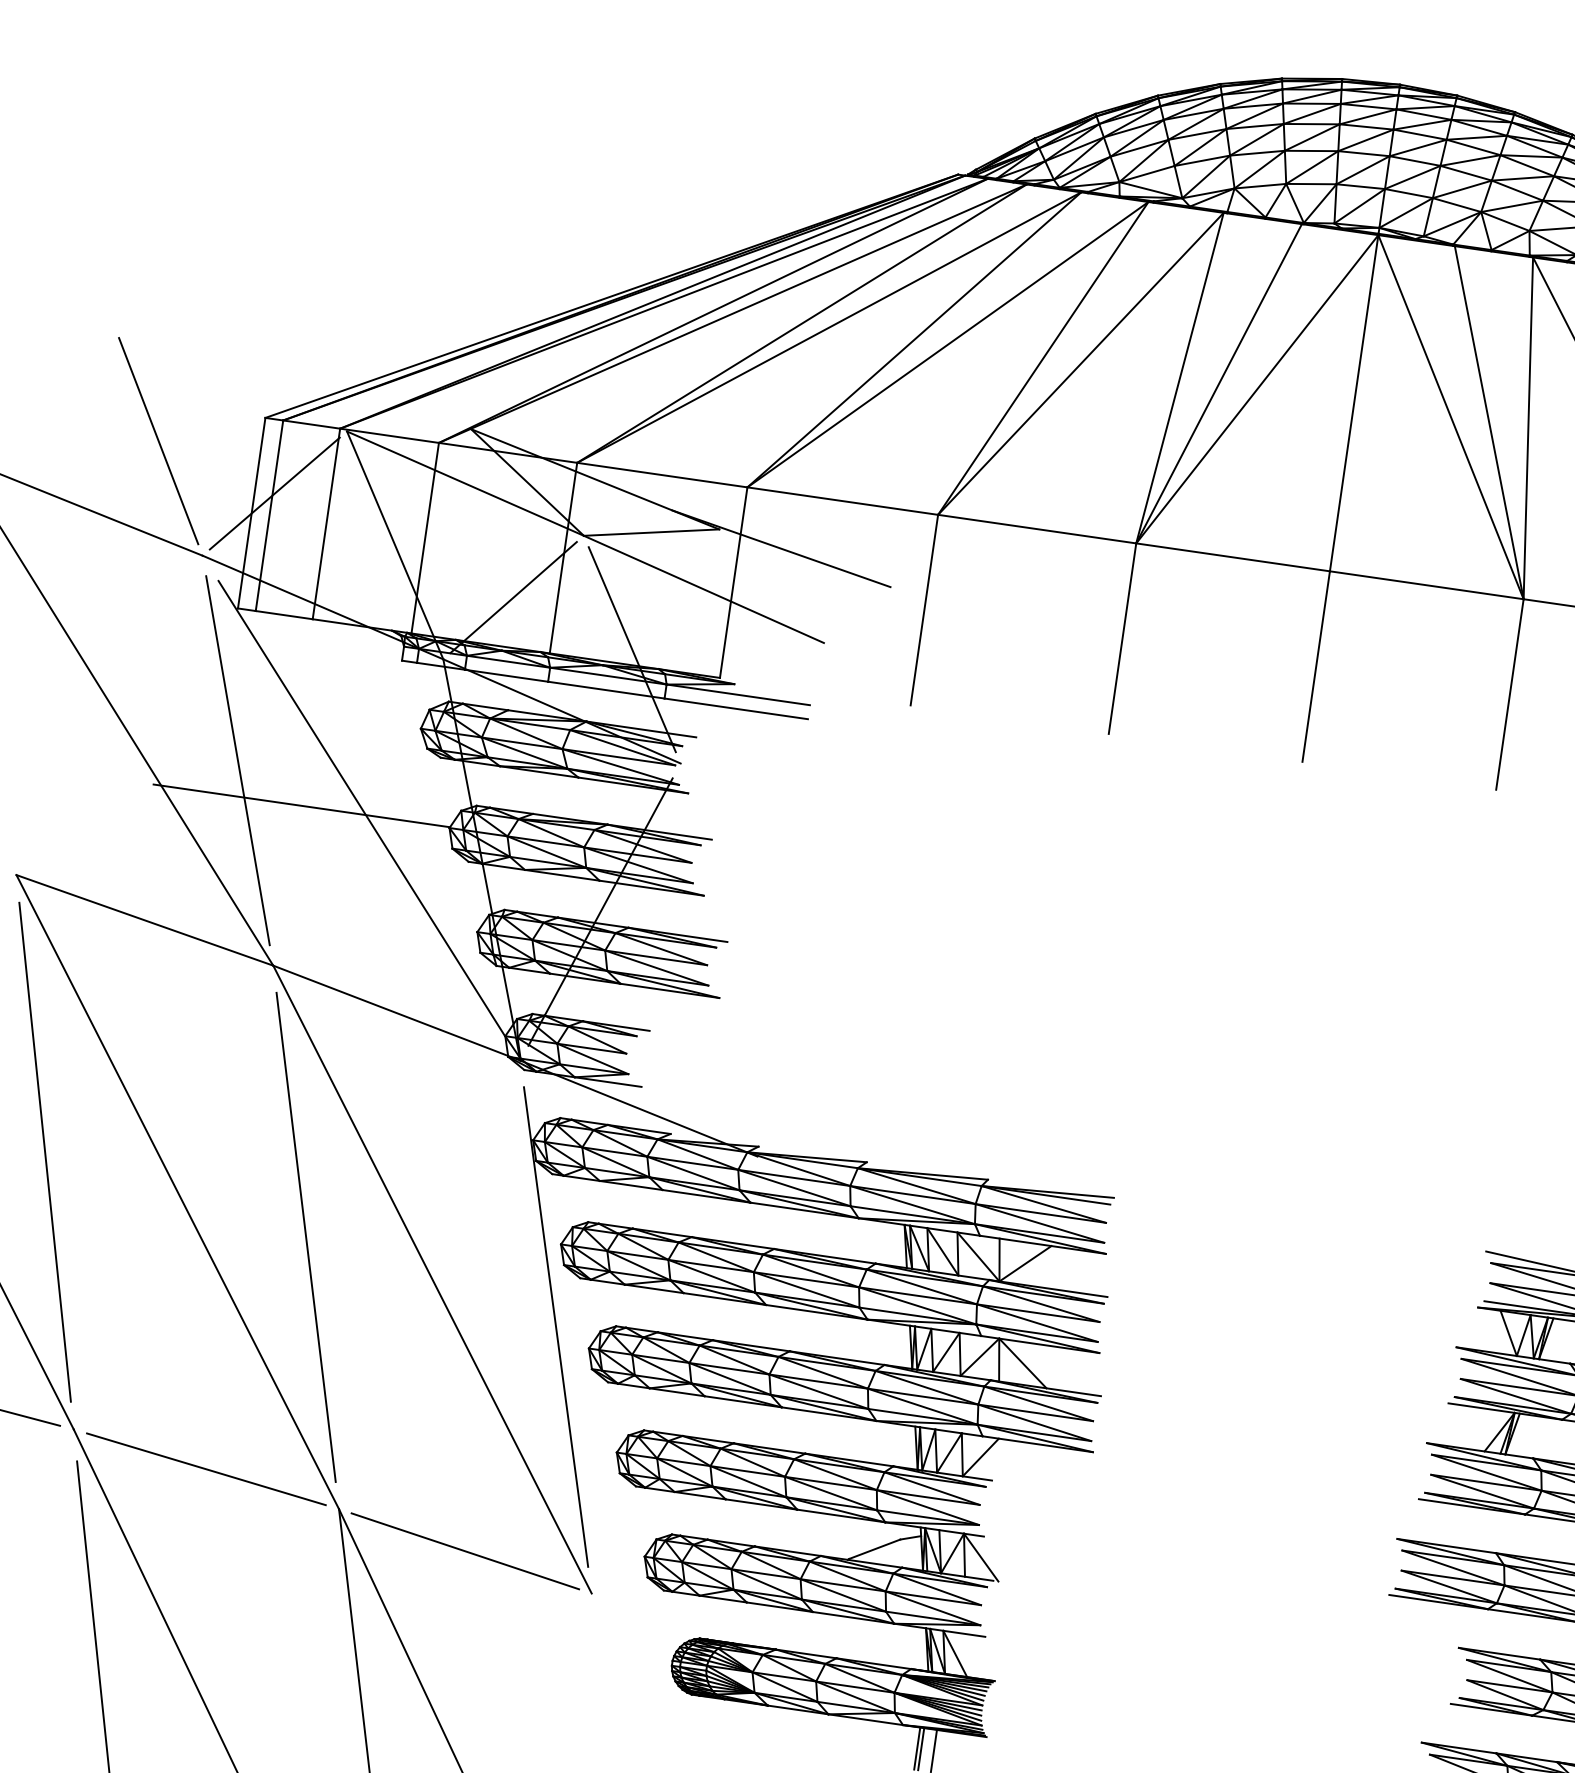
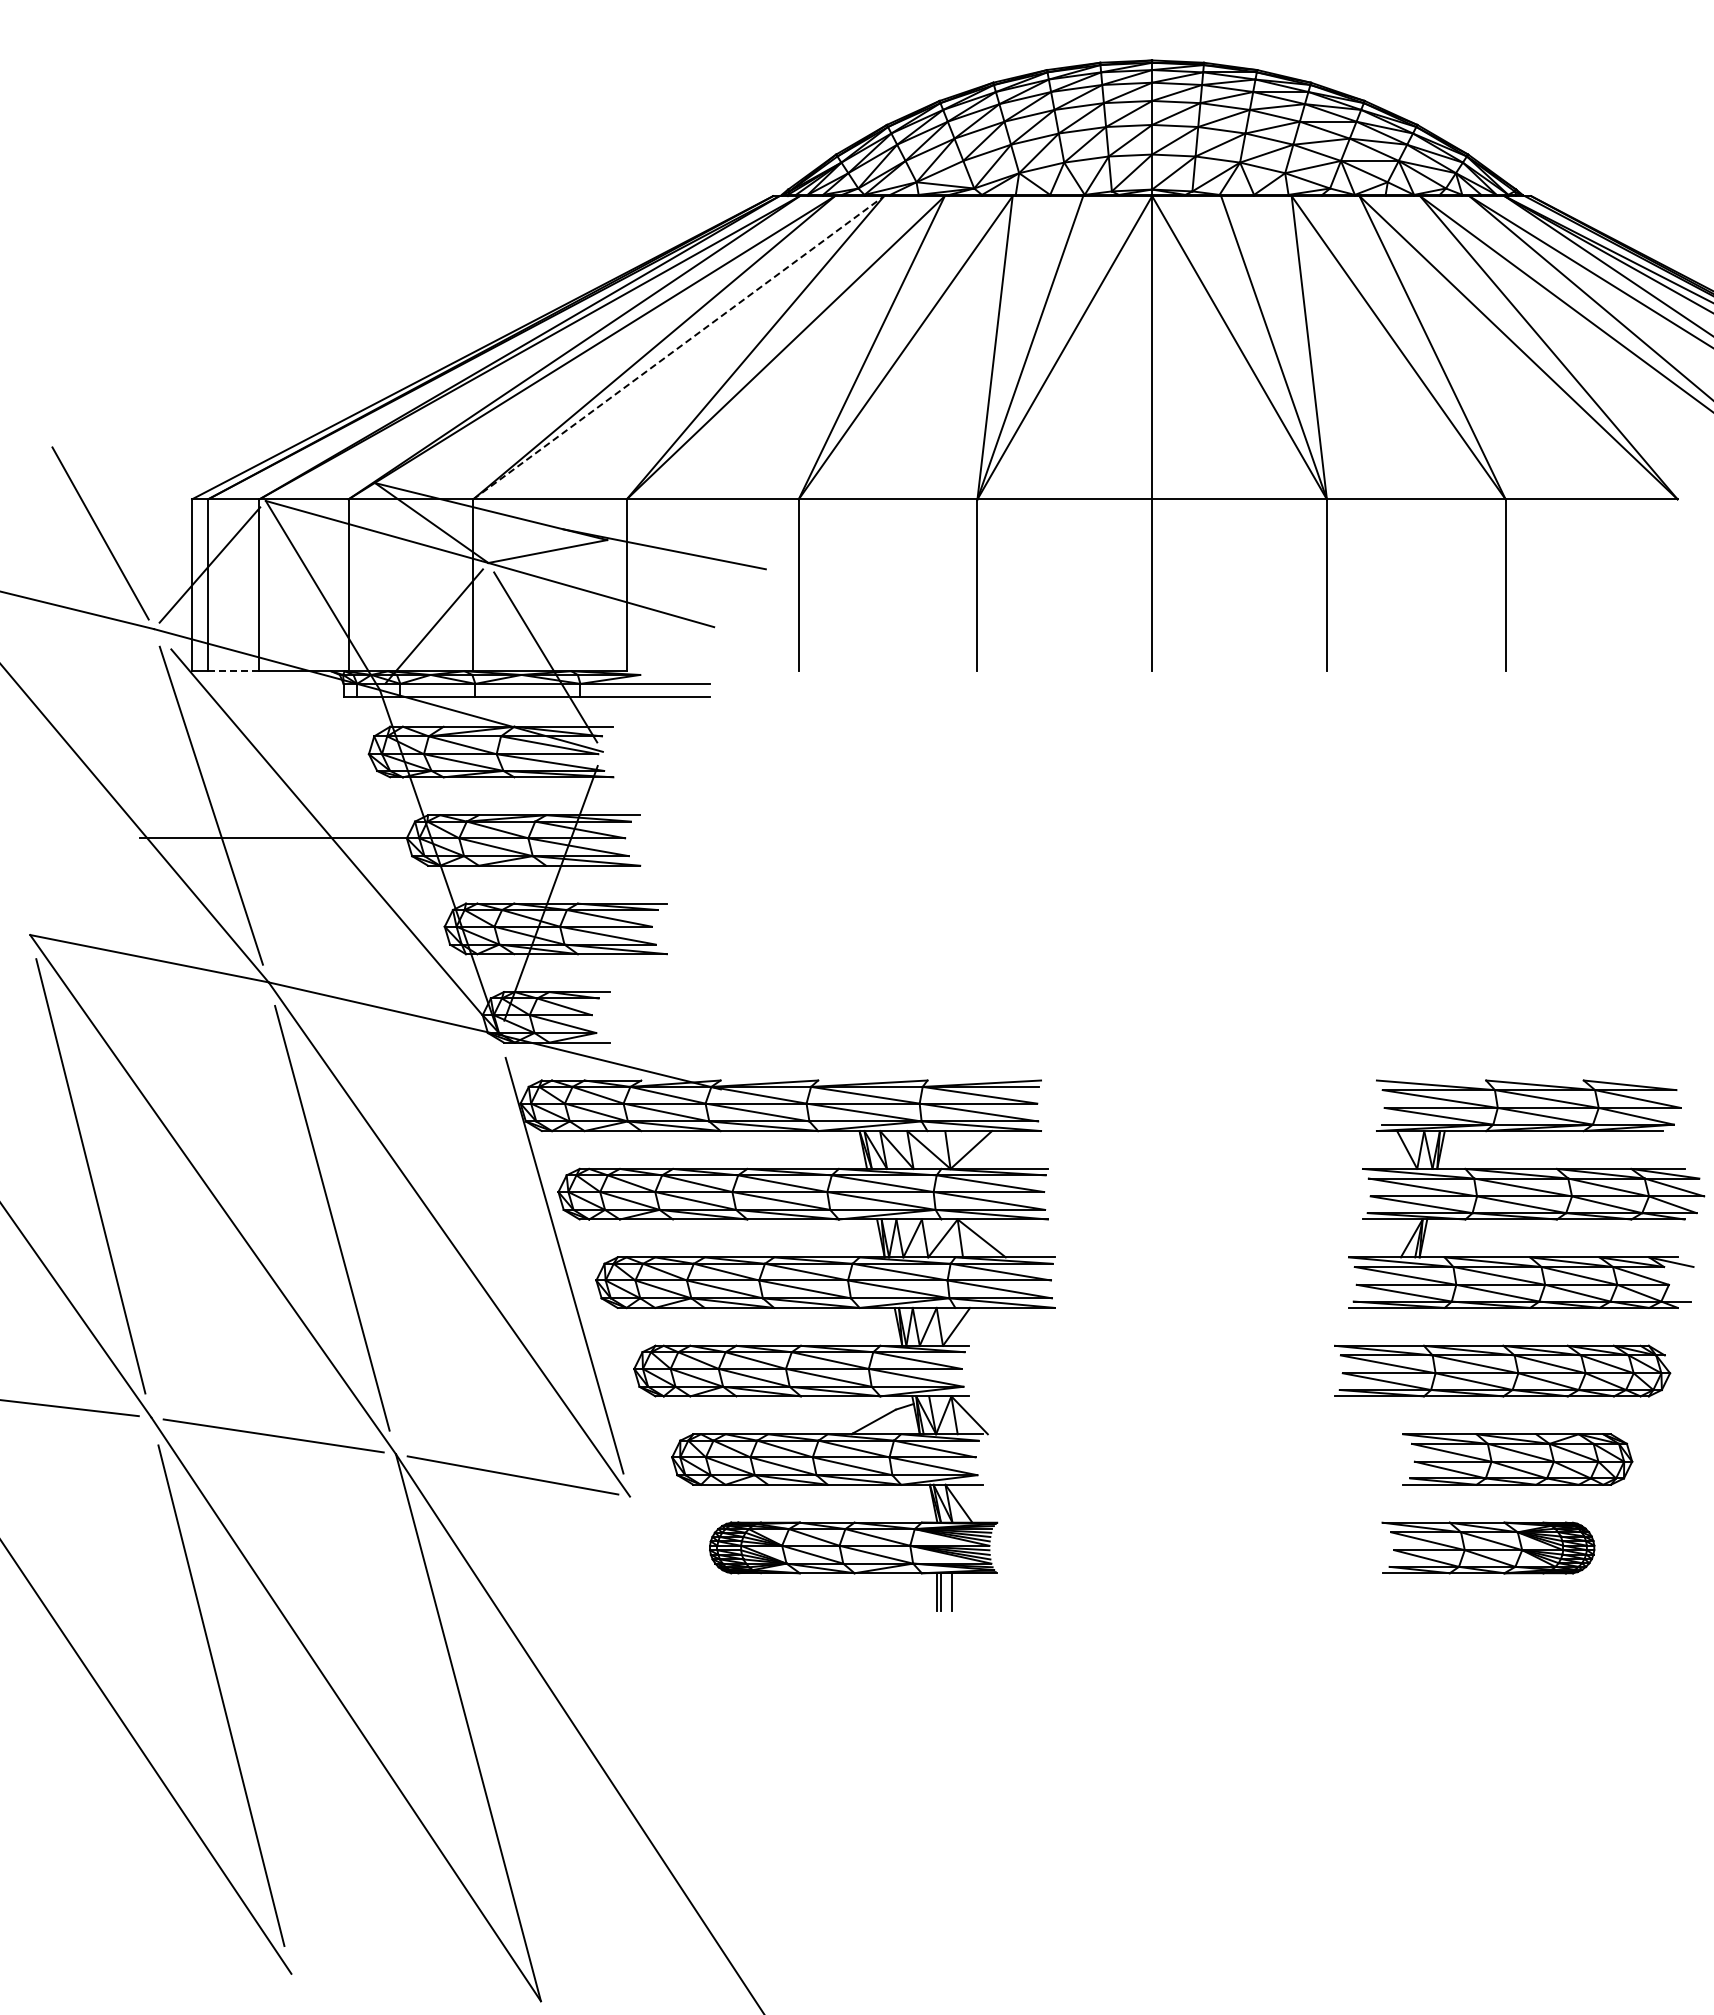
line: (830, 327) -> (679, 347), solid -> dashed
line: (283, 615) -> (233, 671), solid -> dashed

